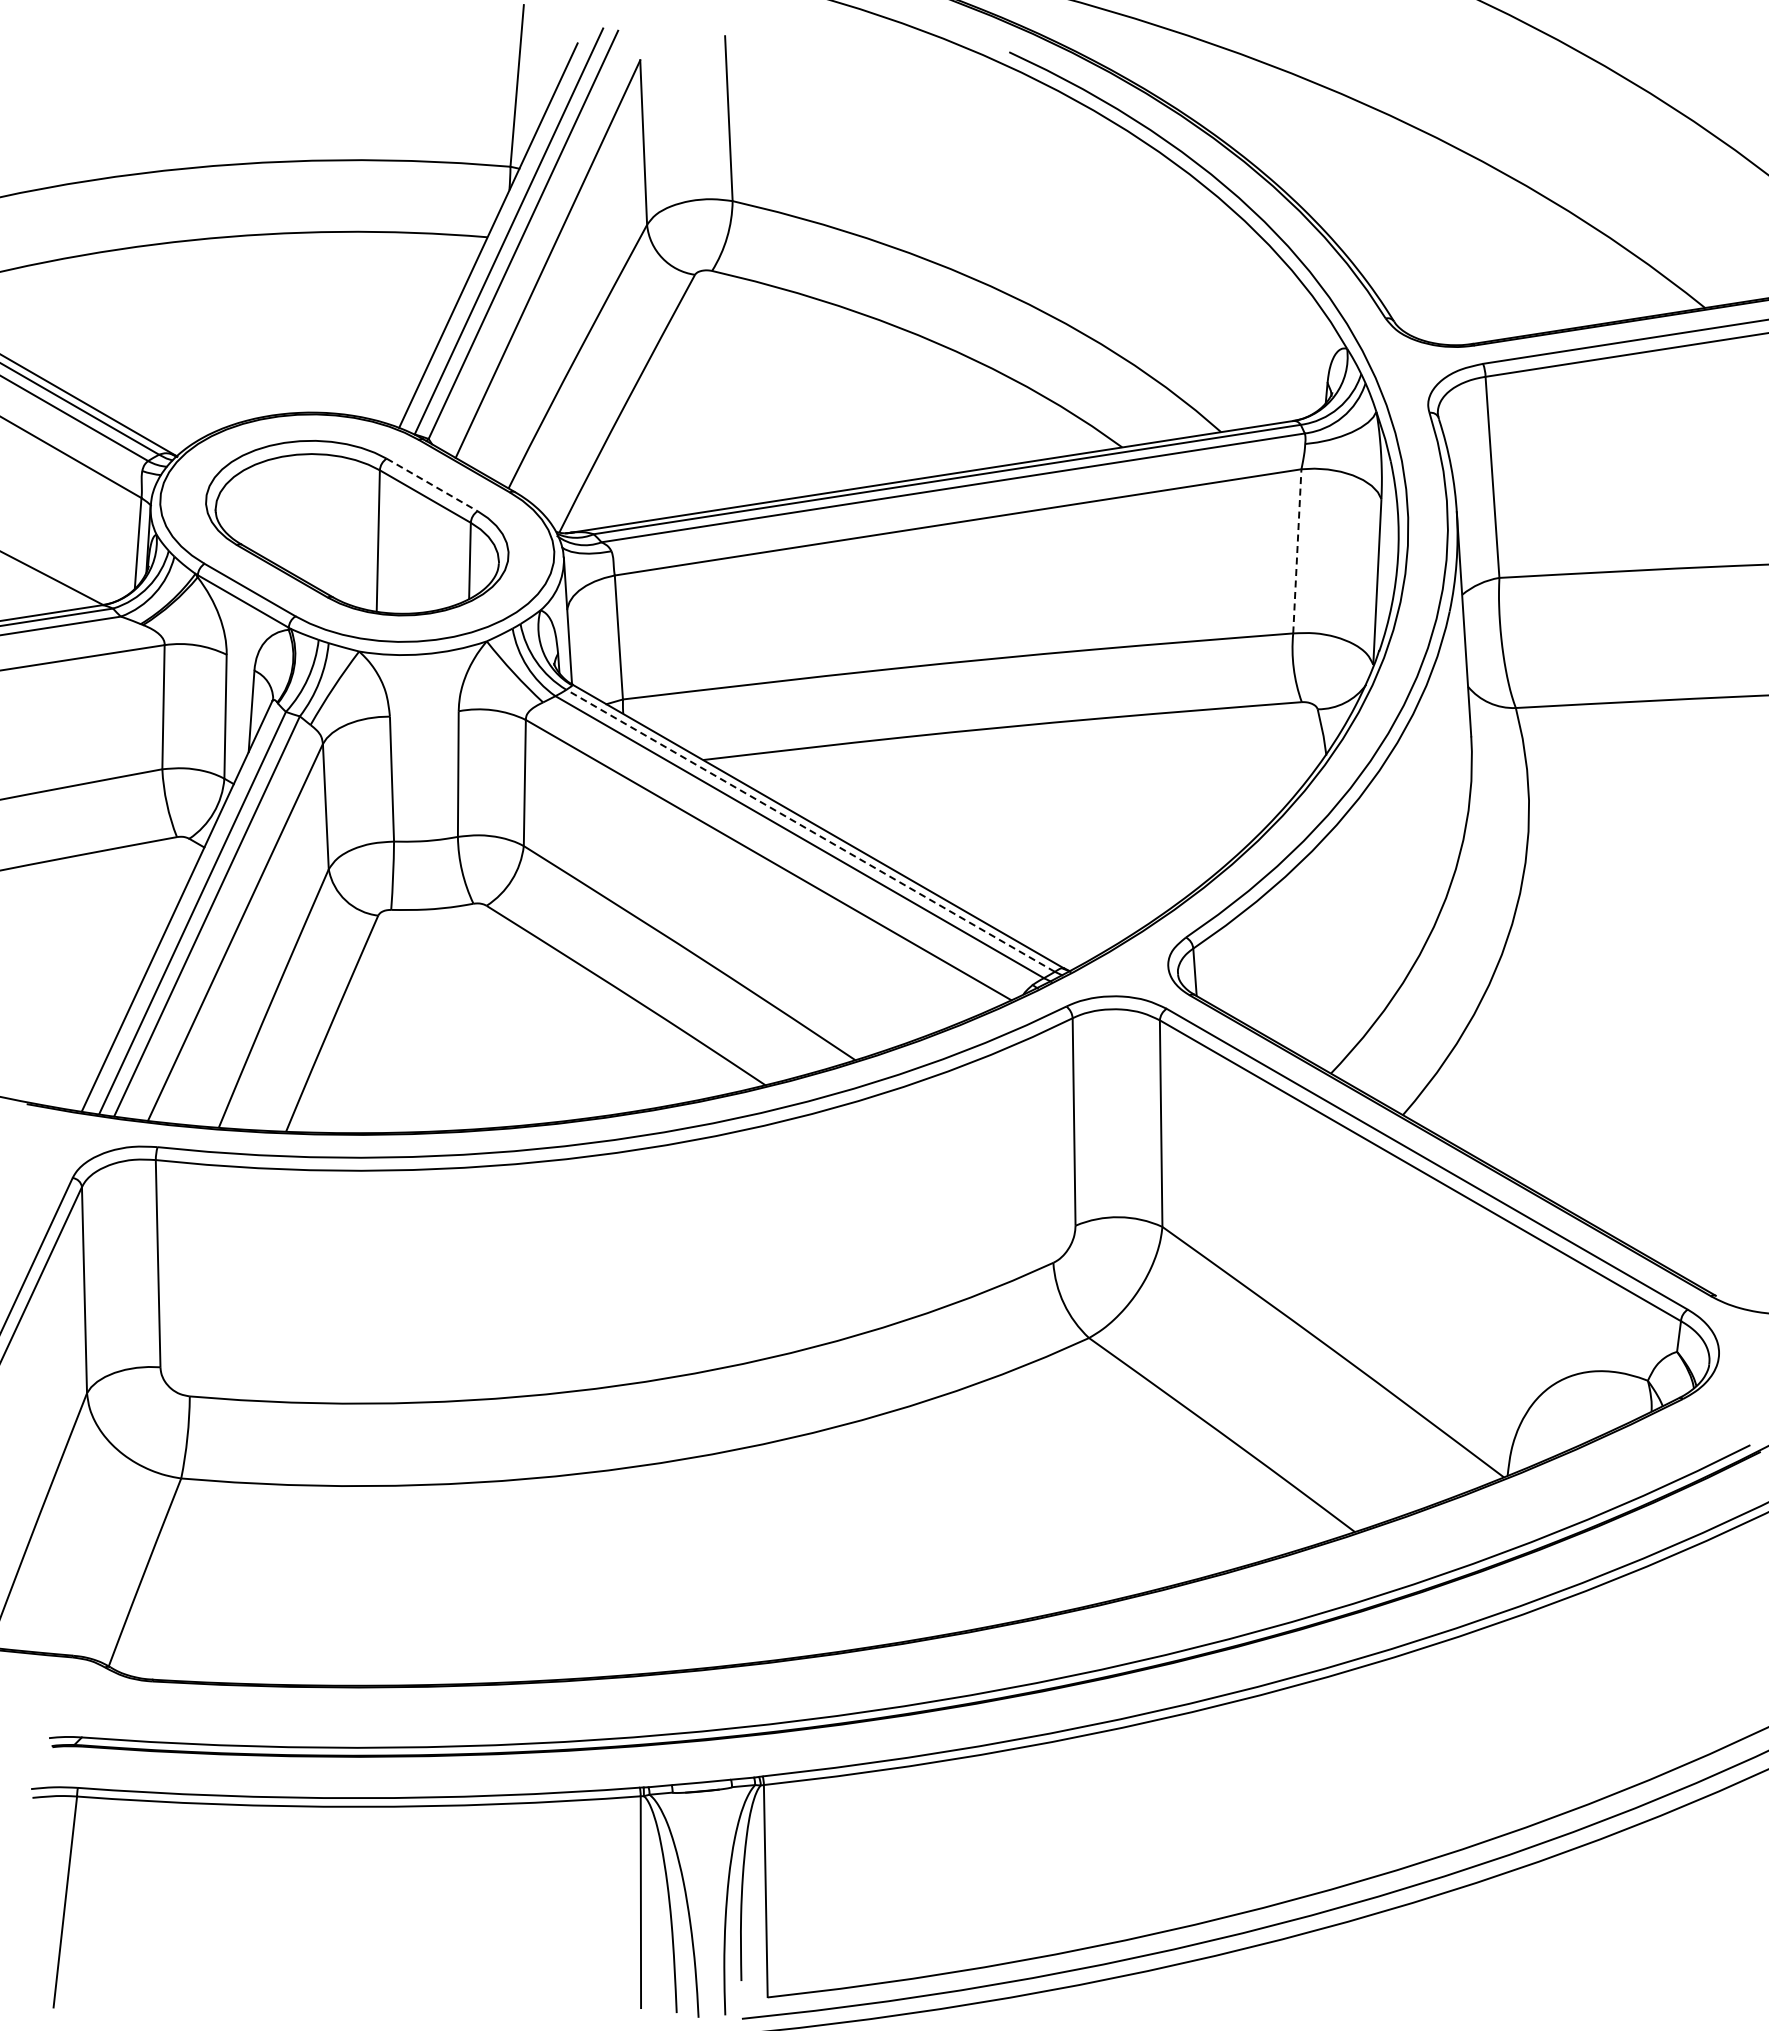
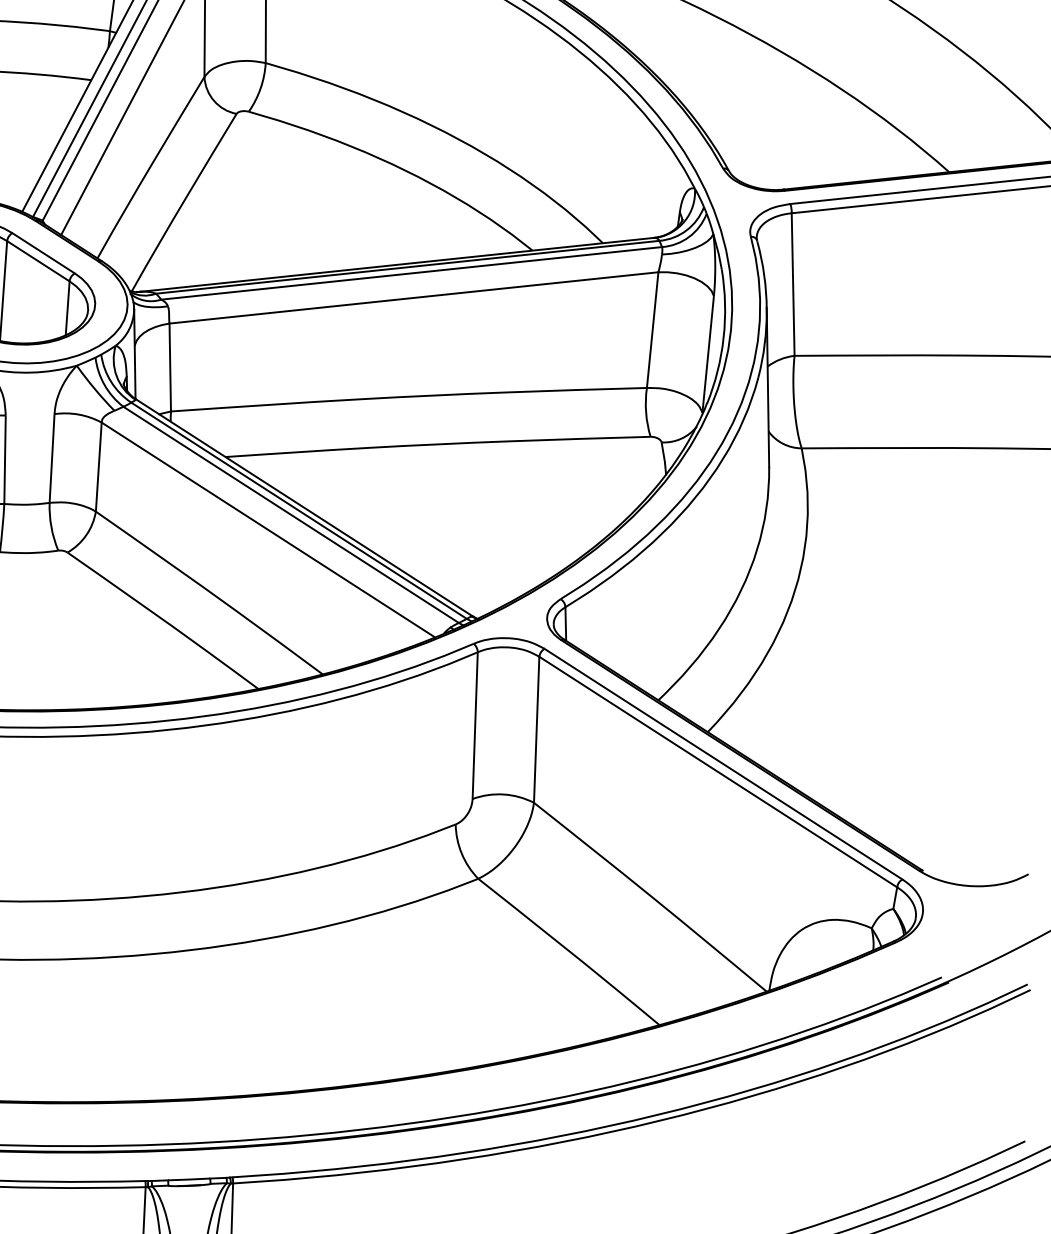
line: (432, 484) -> (43, 252), dashed -> solid
line: (1297, 550) -> (652, 329), dashed -> solid
line: (810, 830) -> (299, 510), dashed -> solid

